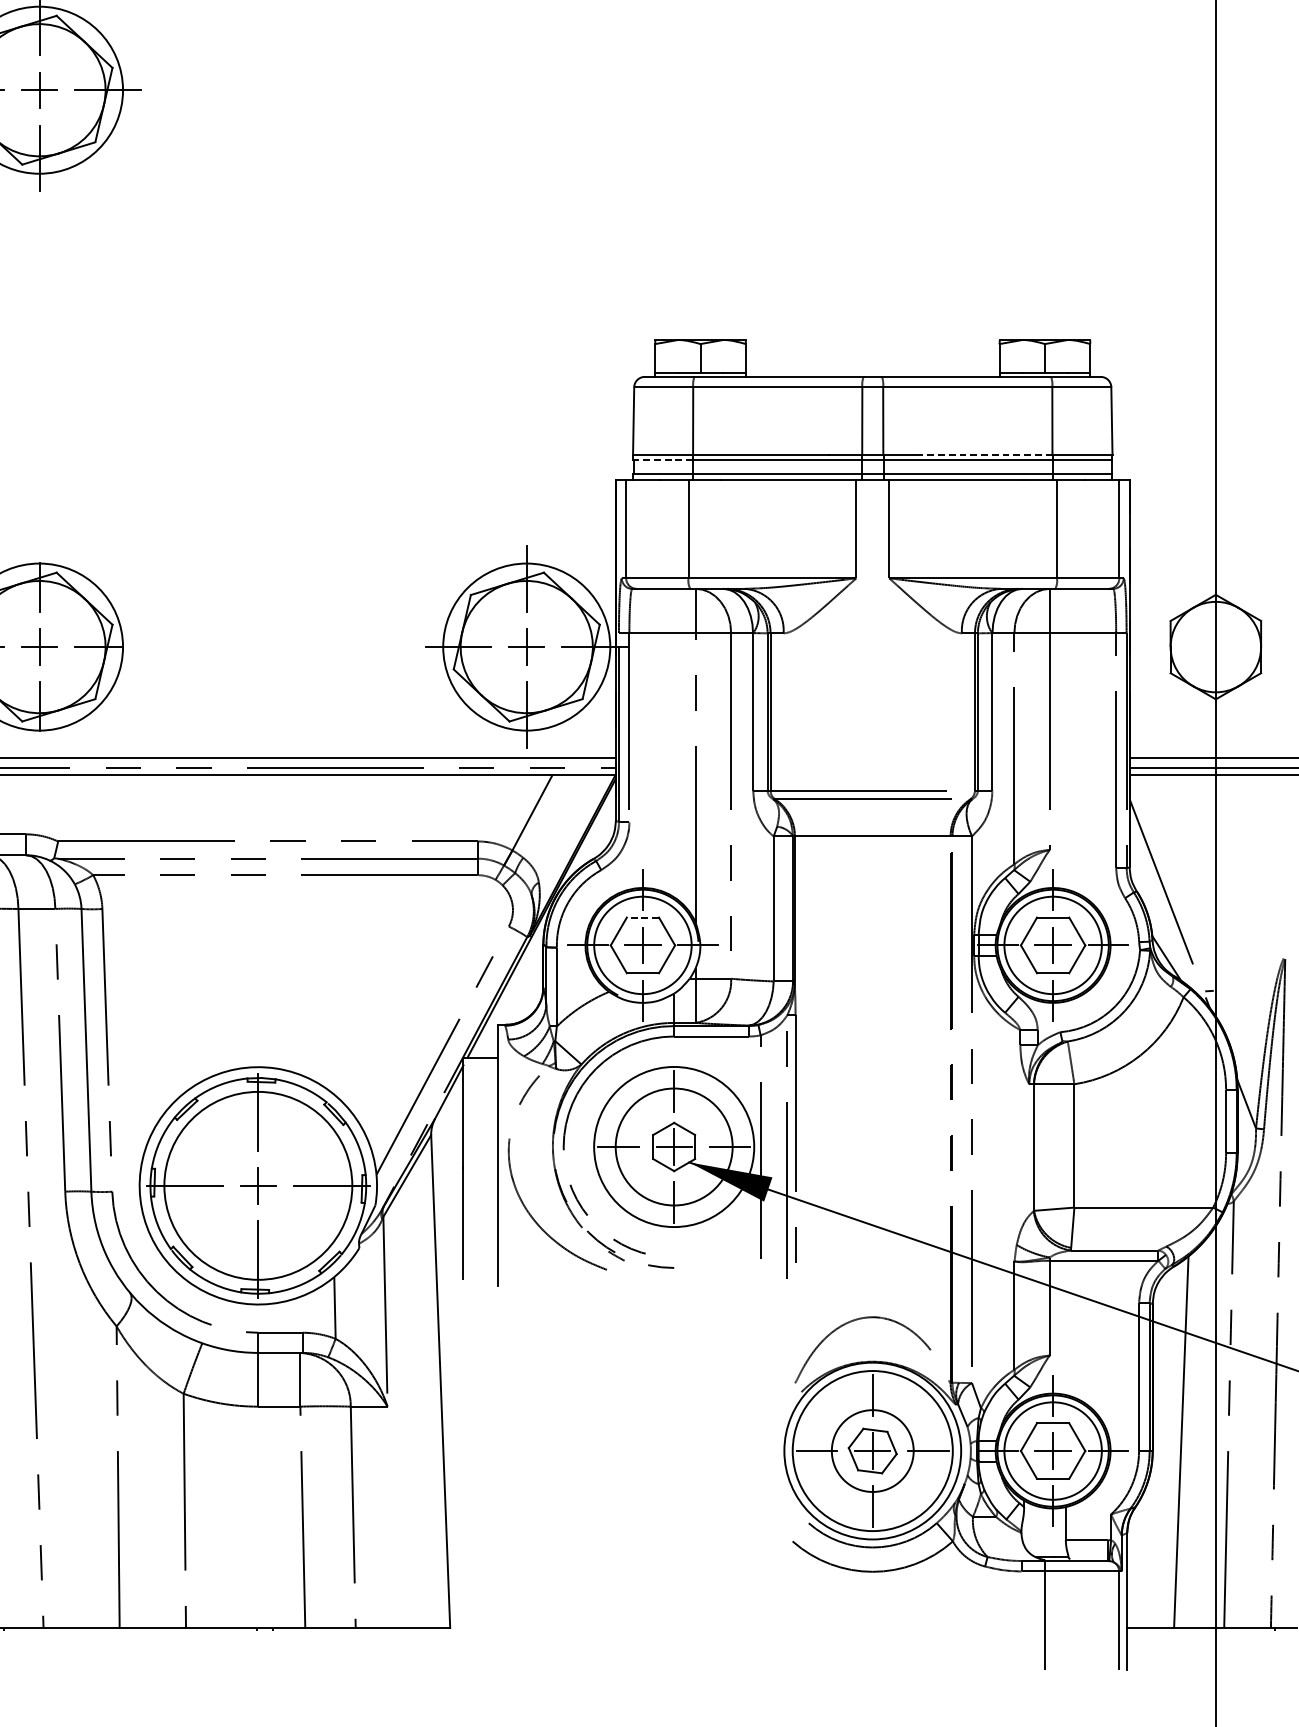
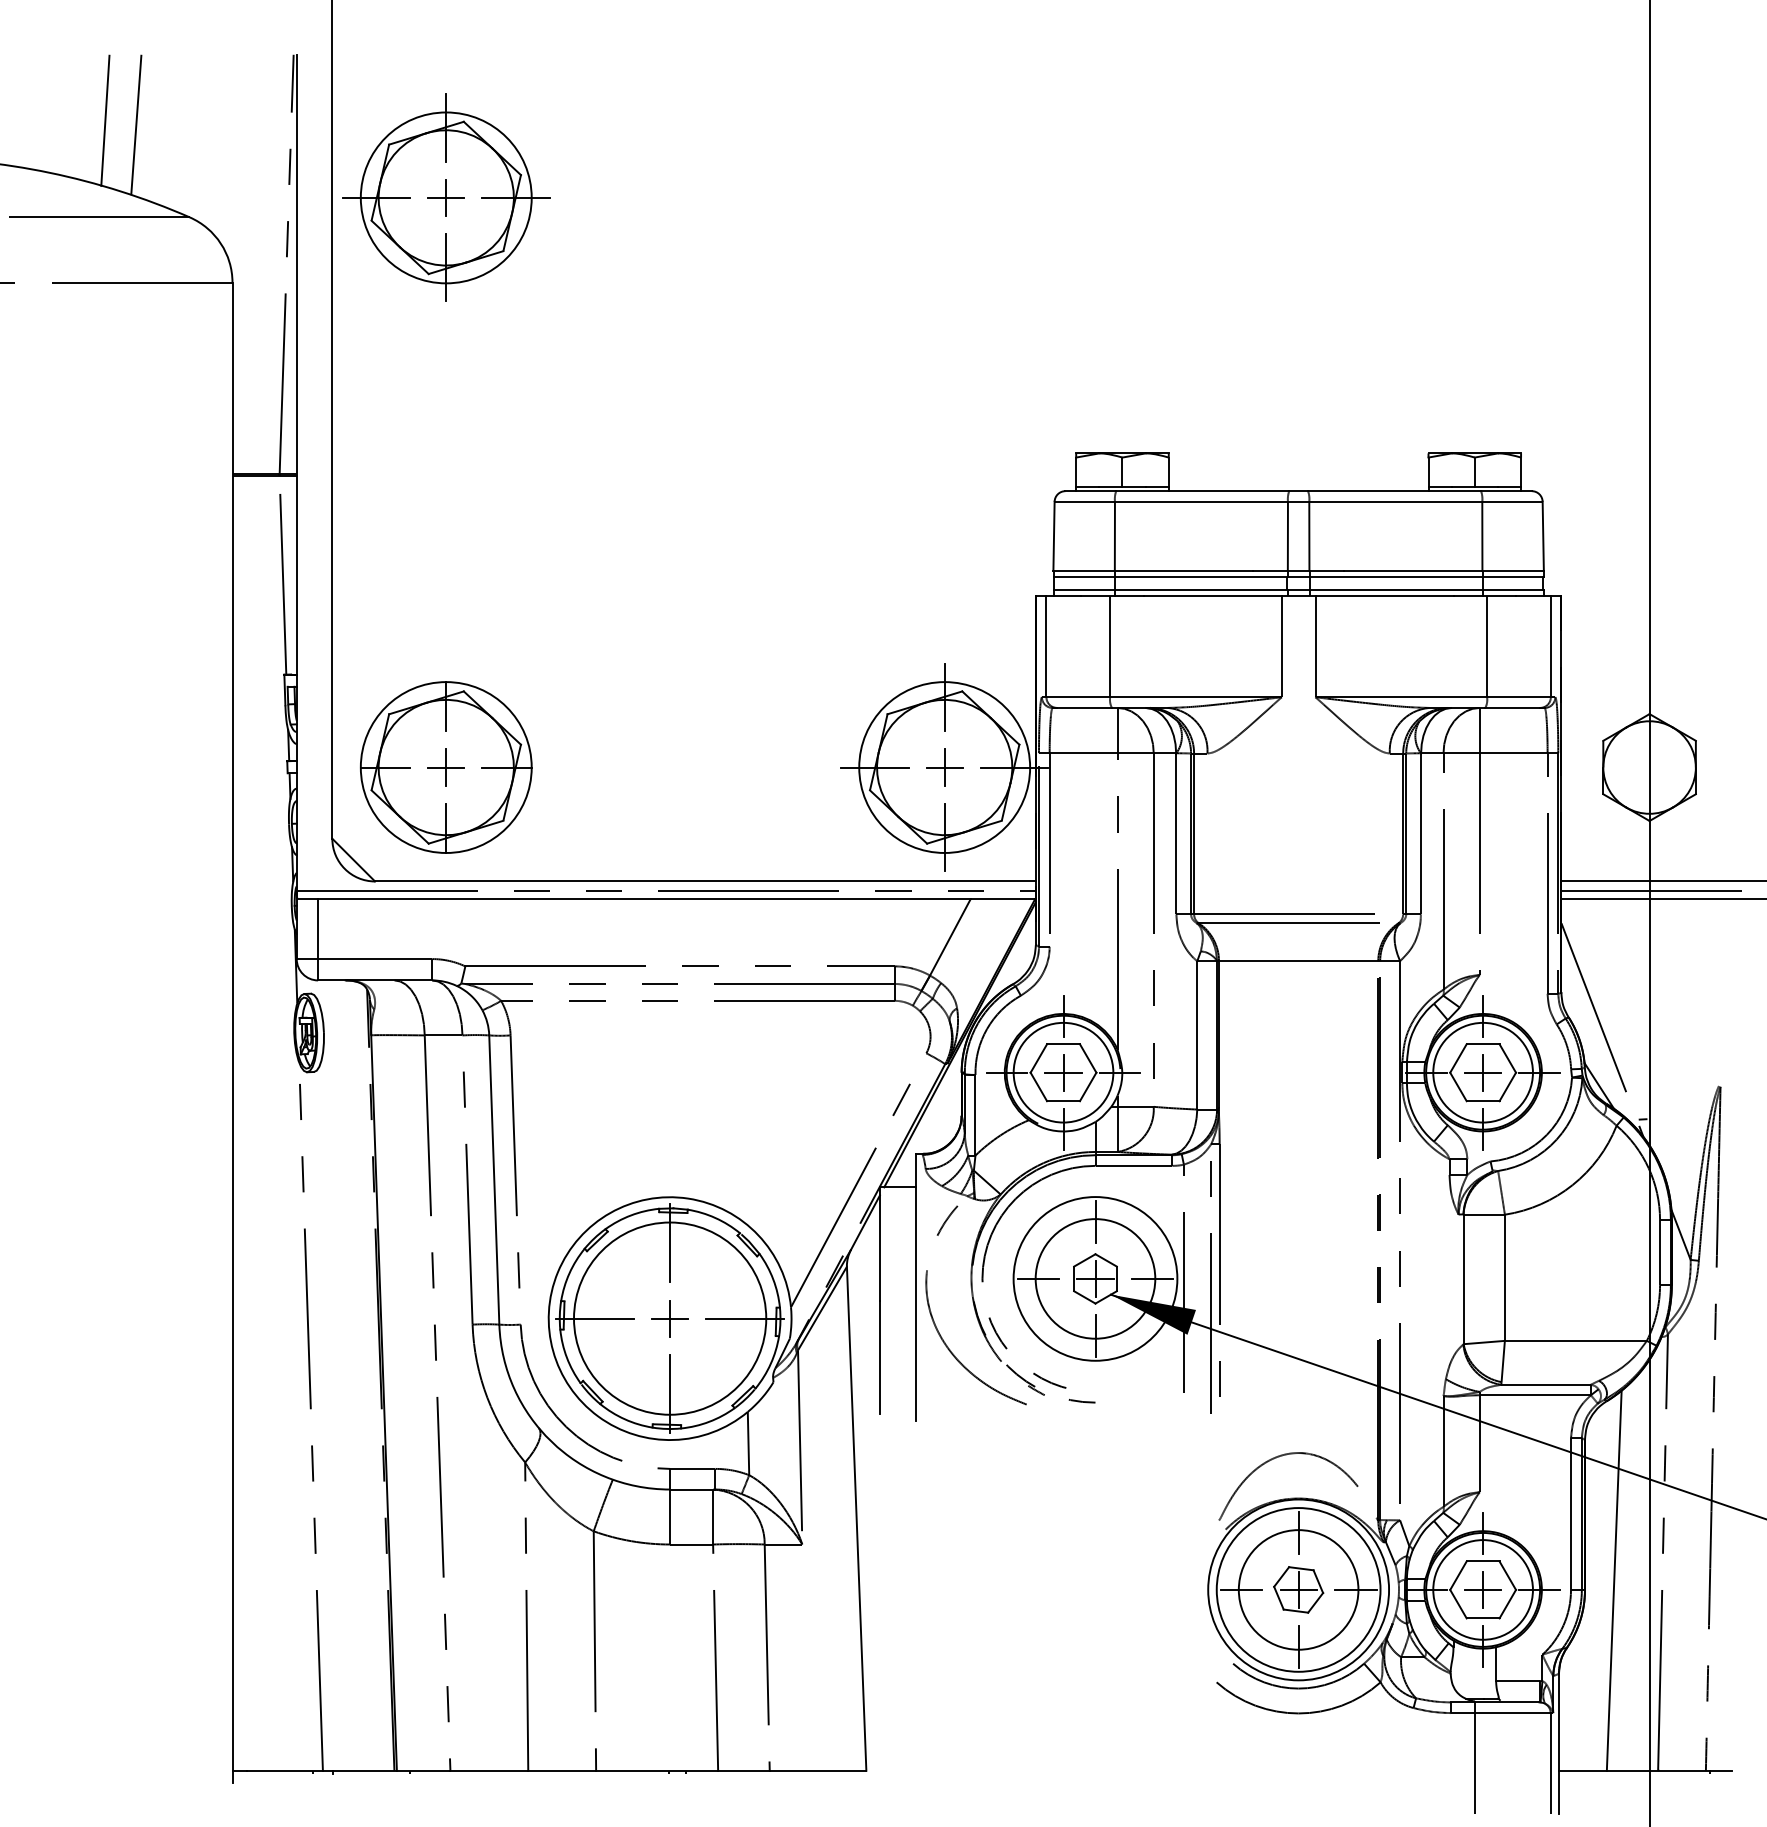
line: (984, 454) -> (1412, 570), dashed -> solid
line: (662, 460) -> (1083, 576), dashed -> solid
line: (642, 917) -> (1063, 1044), dashed -> solid
circle: (872, 1450) -> (1298, 1589), size x1.43

